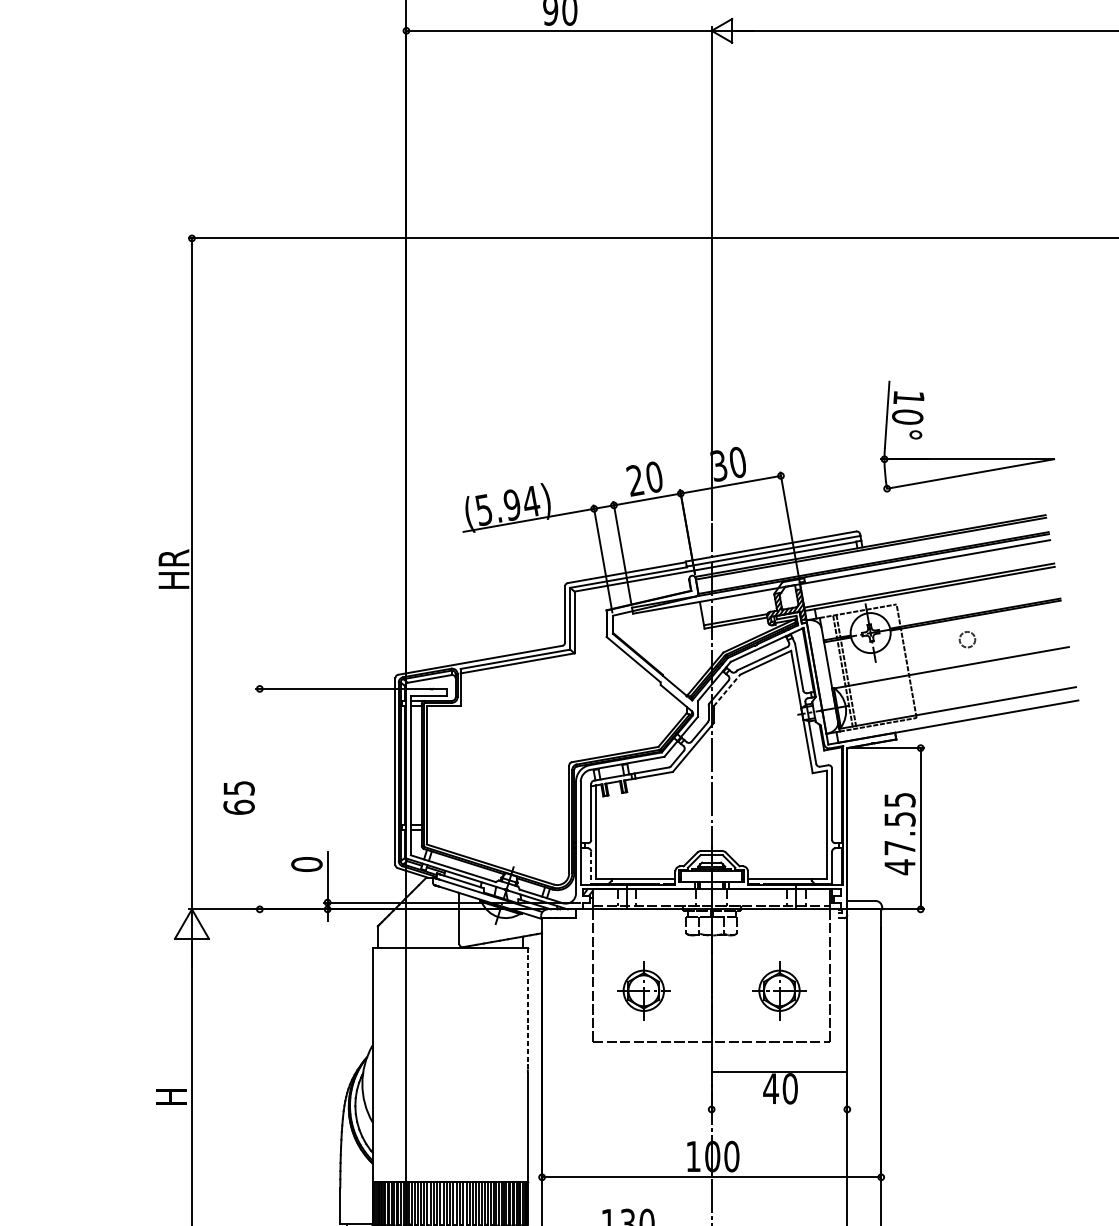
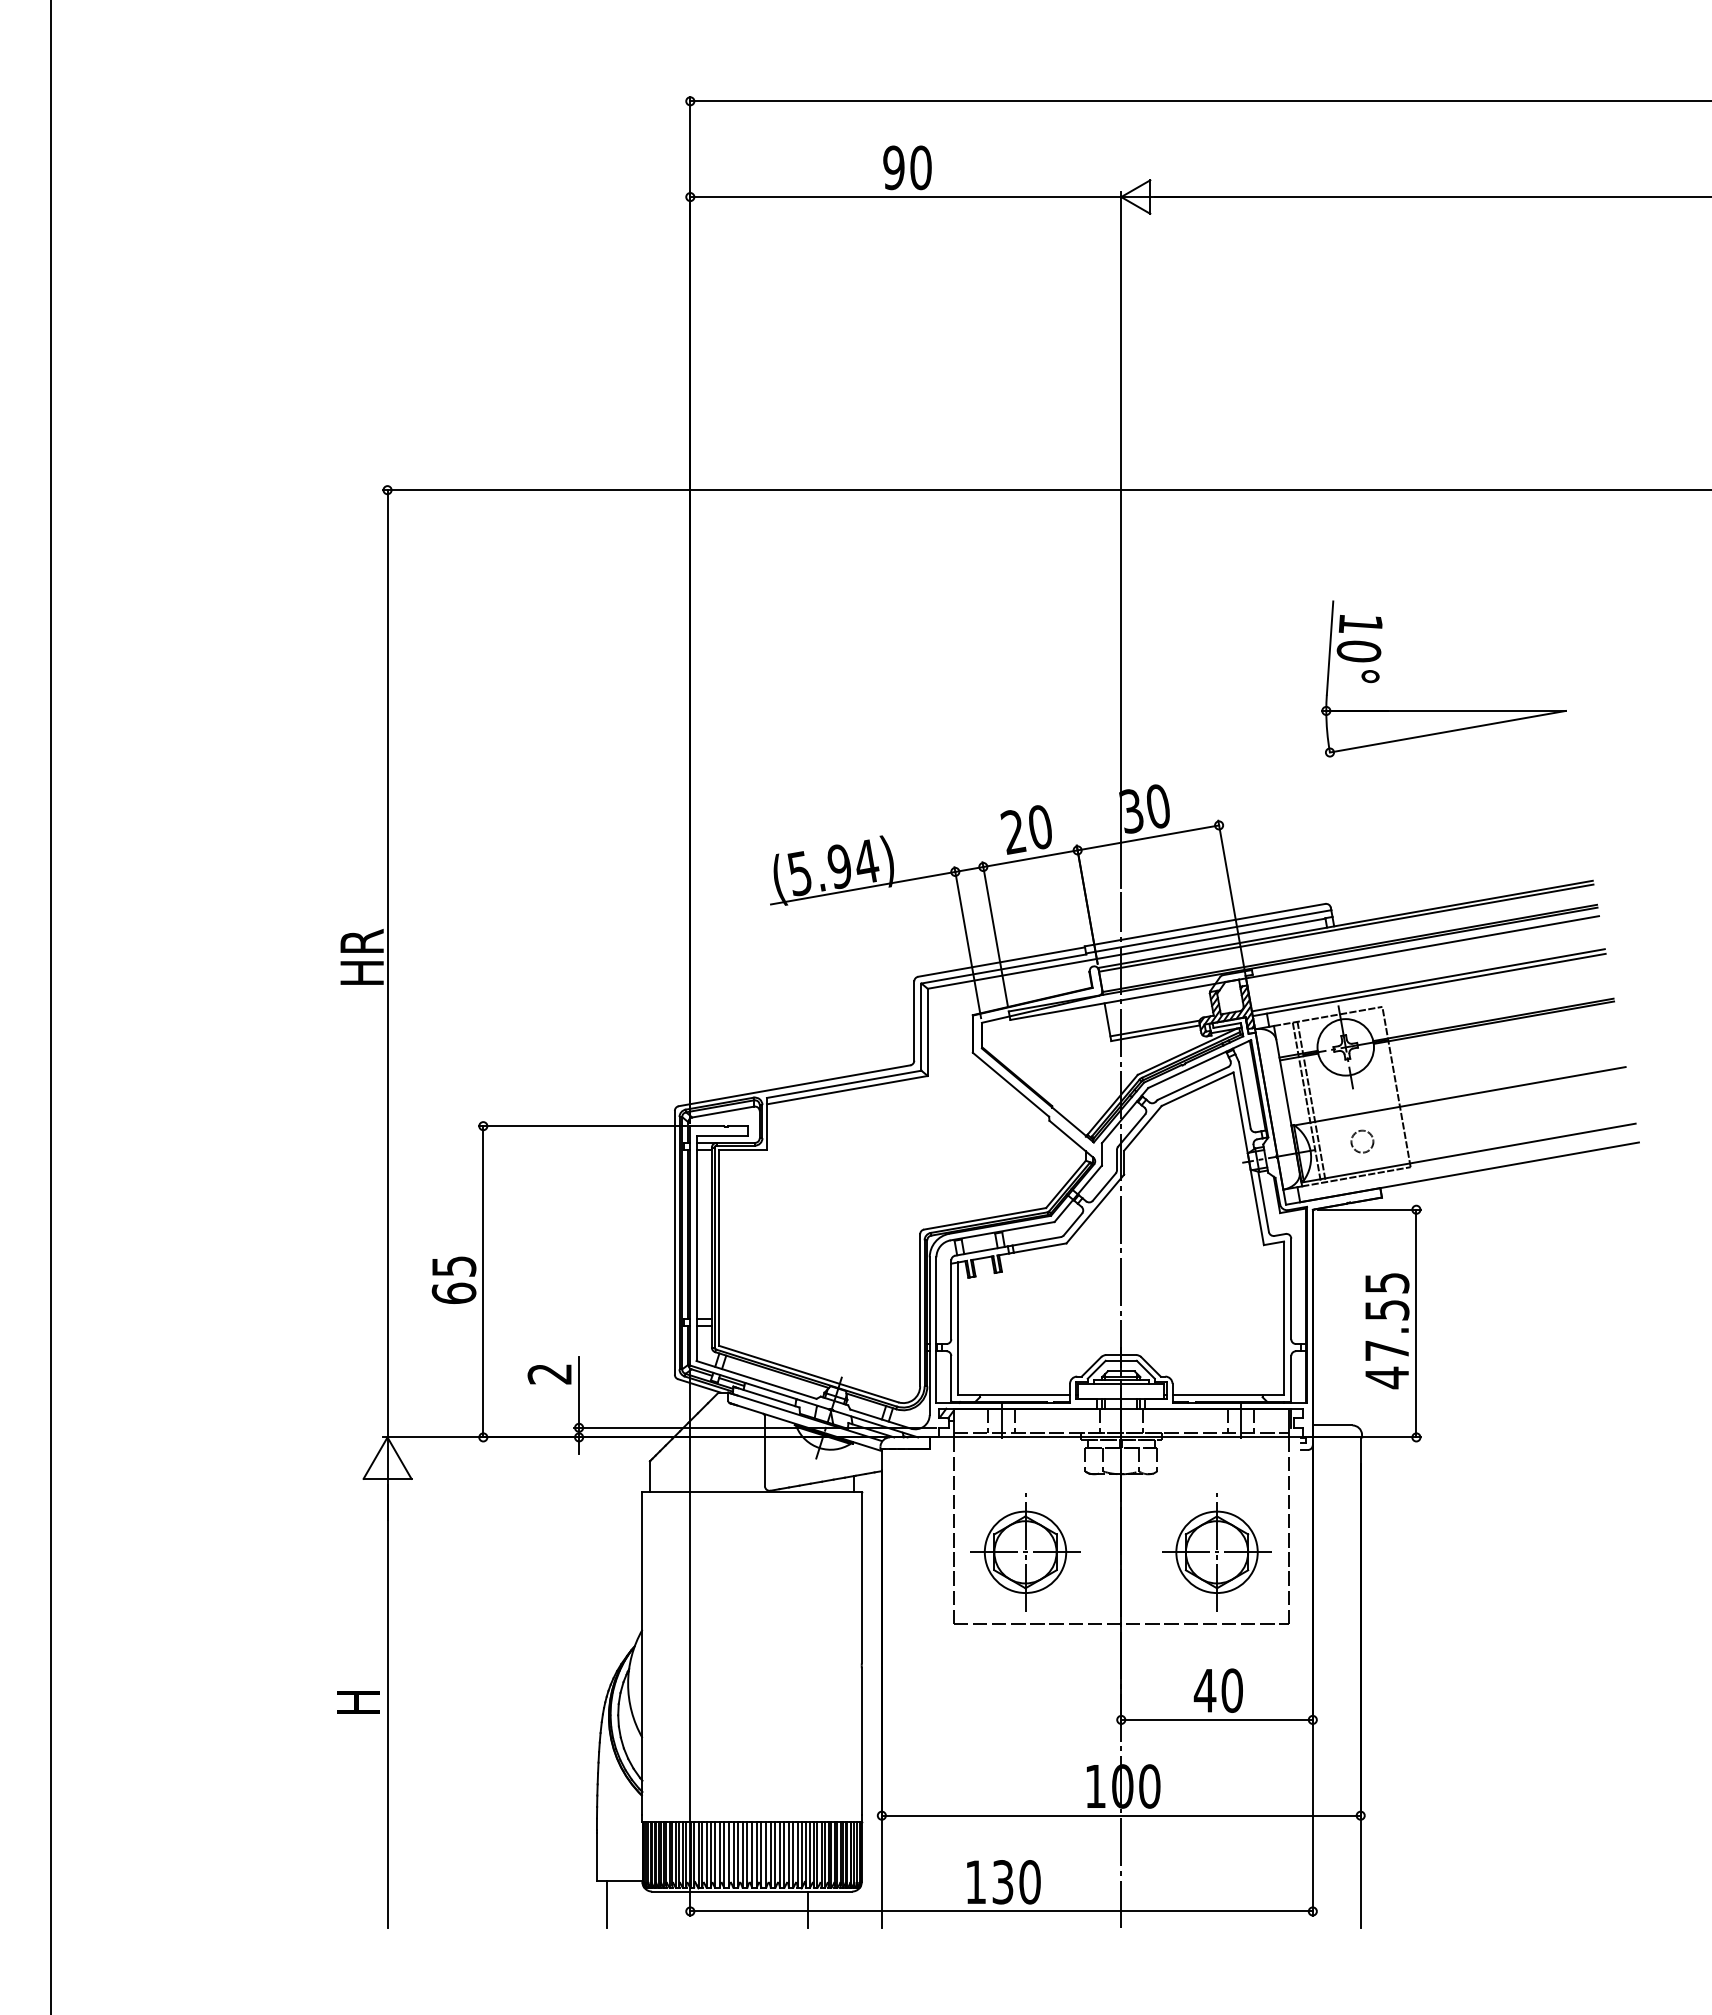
part: (967, 458) -> (1443, 710), moved
circle: (967, 639) -> (1362, 1141), moved
line: (727, 689) -> (1143, 1127), dashed -> solid
line: (259, 798) -> (483, 1281), added
text: (306, 864) -> (549, 1373), 0 -> 2
line: (591, 868) -> (951, 1379), dashed -> solid
part: (643, 990) -> (1025, 1552), size x1.43
part: (779, 990) -> (1216, 1552), size x1.43
line: (527, 1008) -> (861, 1577), dashed -> solid
line: (779, 1071) -> (1216, 1719), moved

